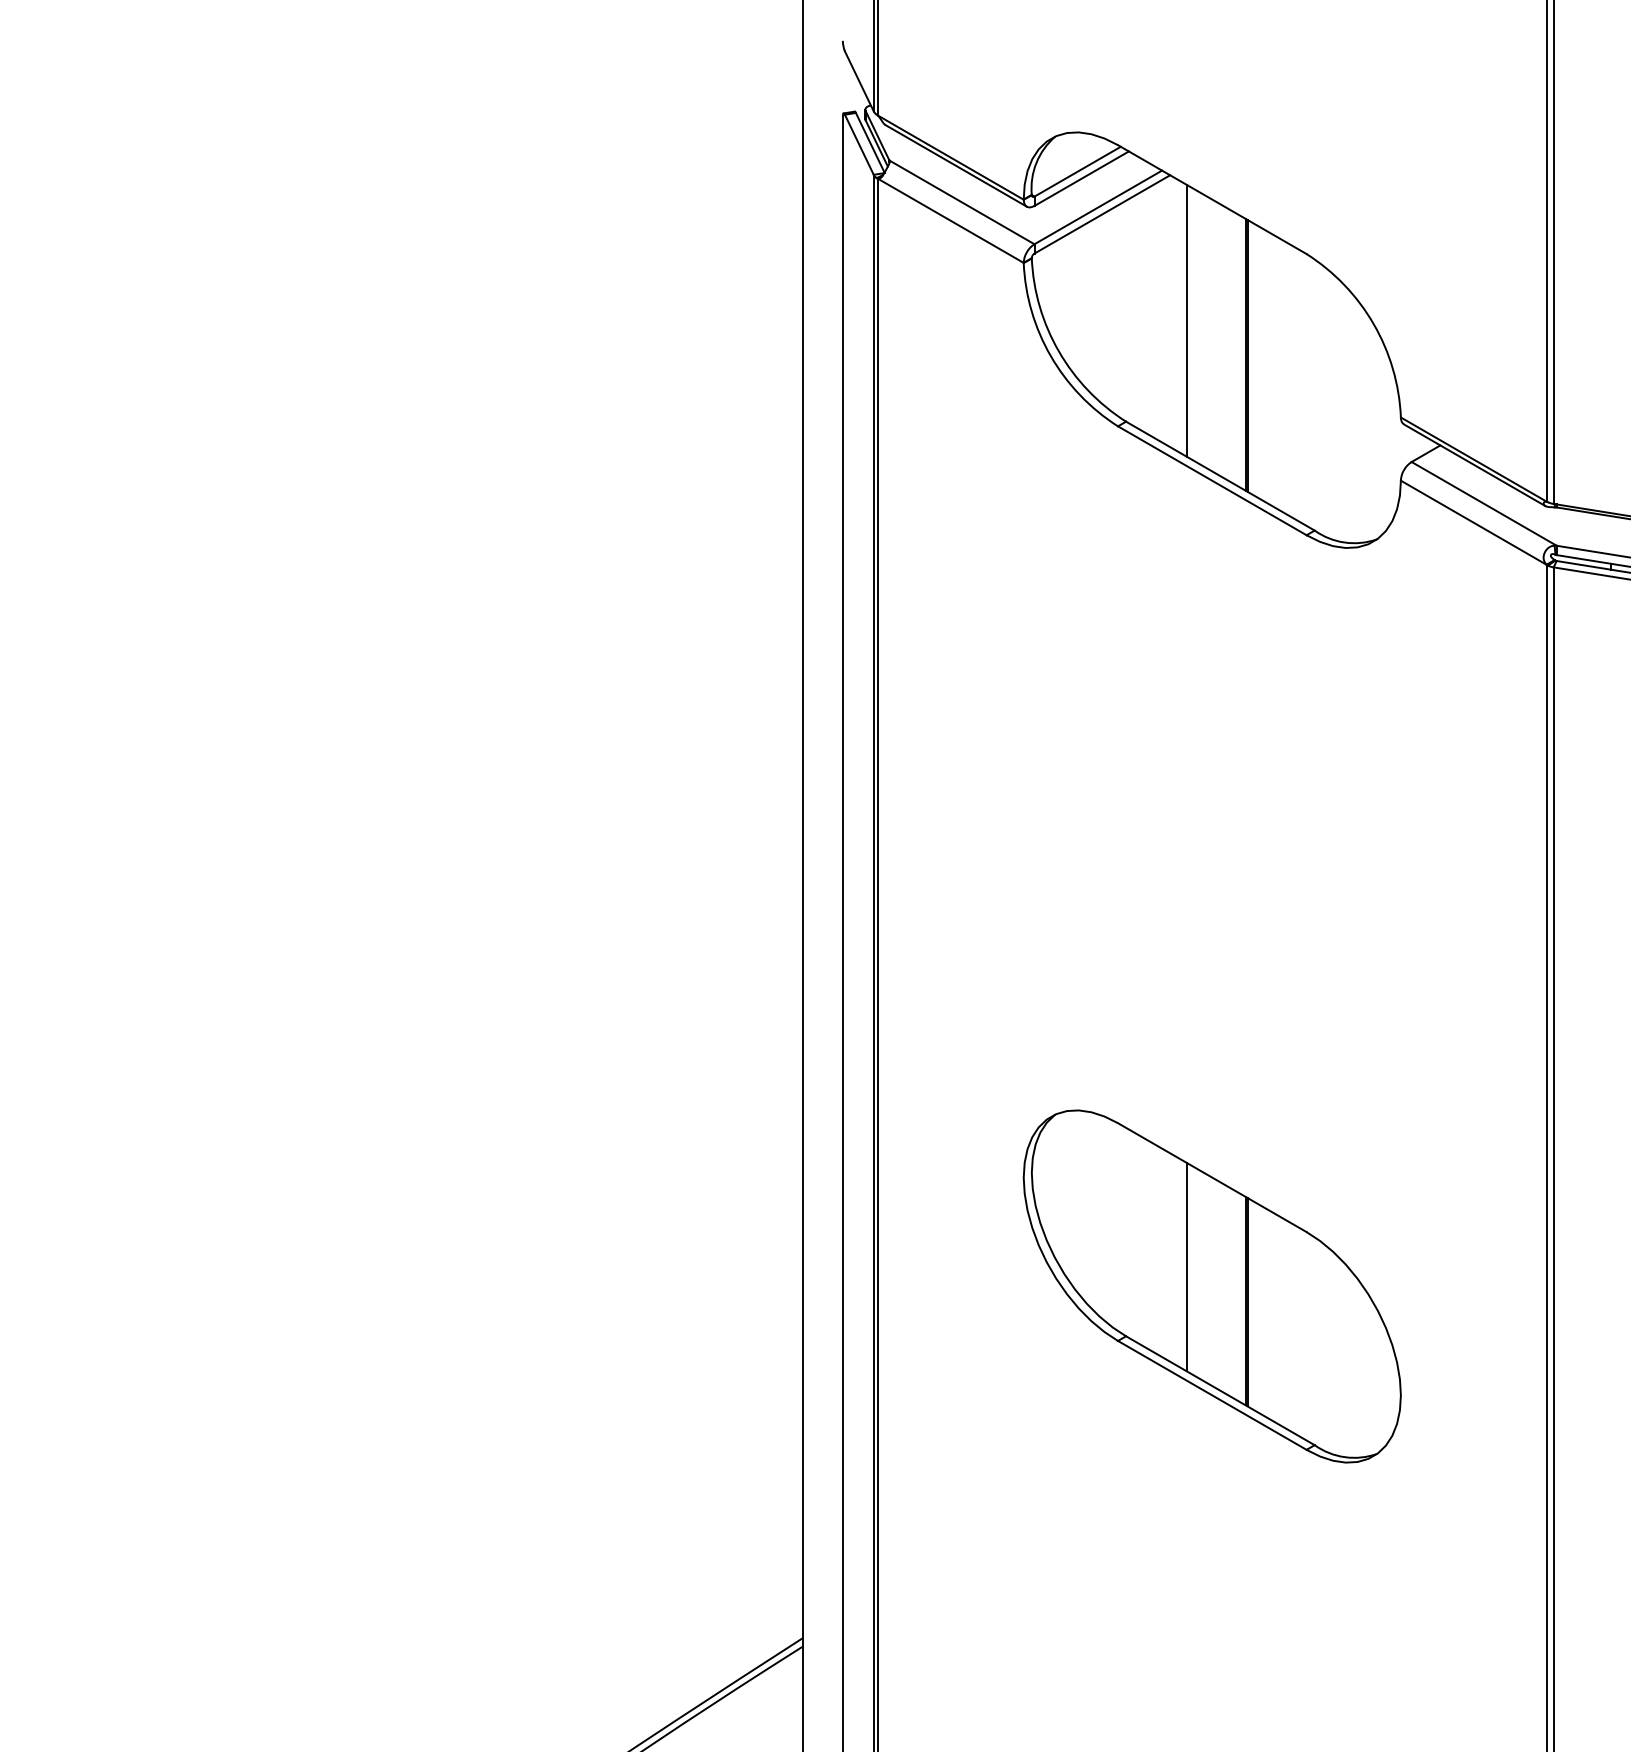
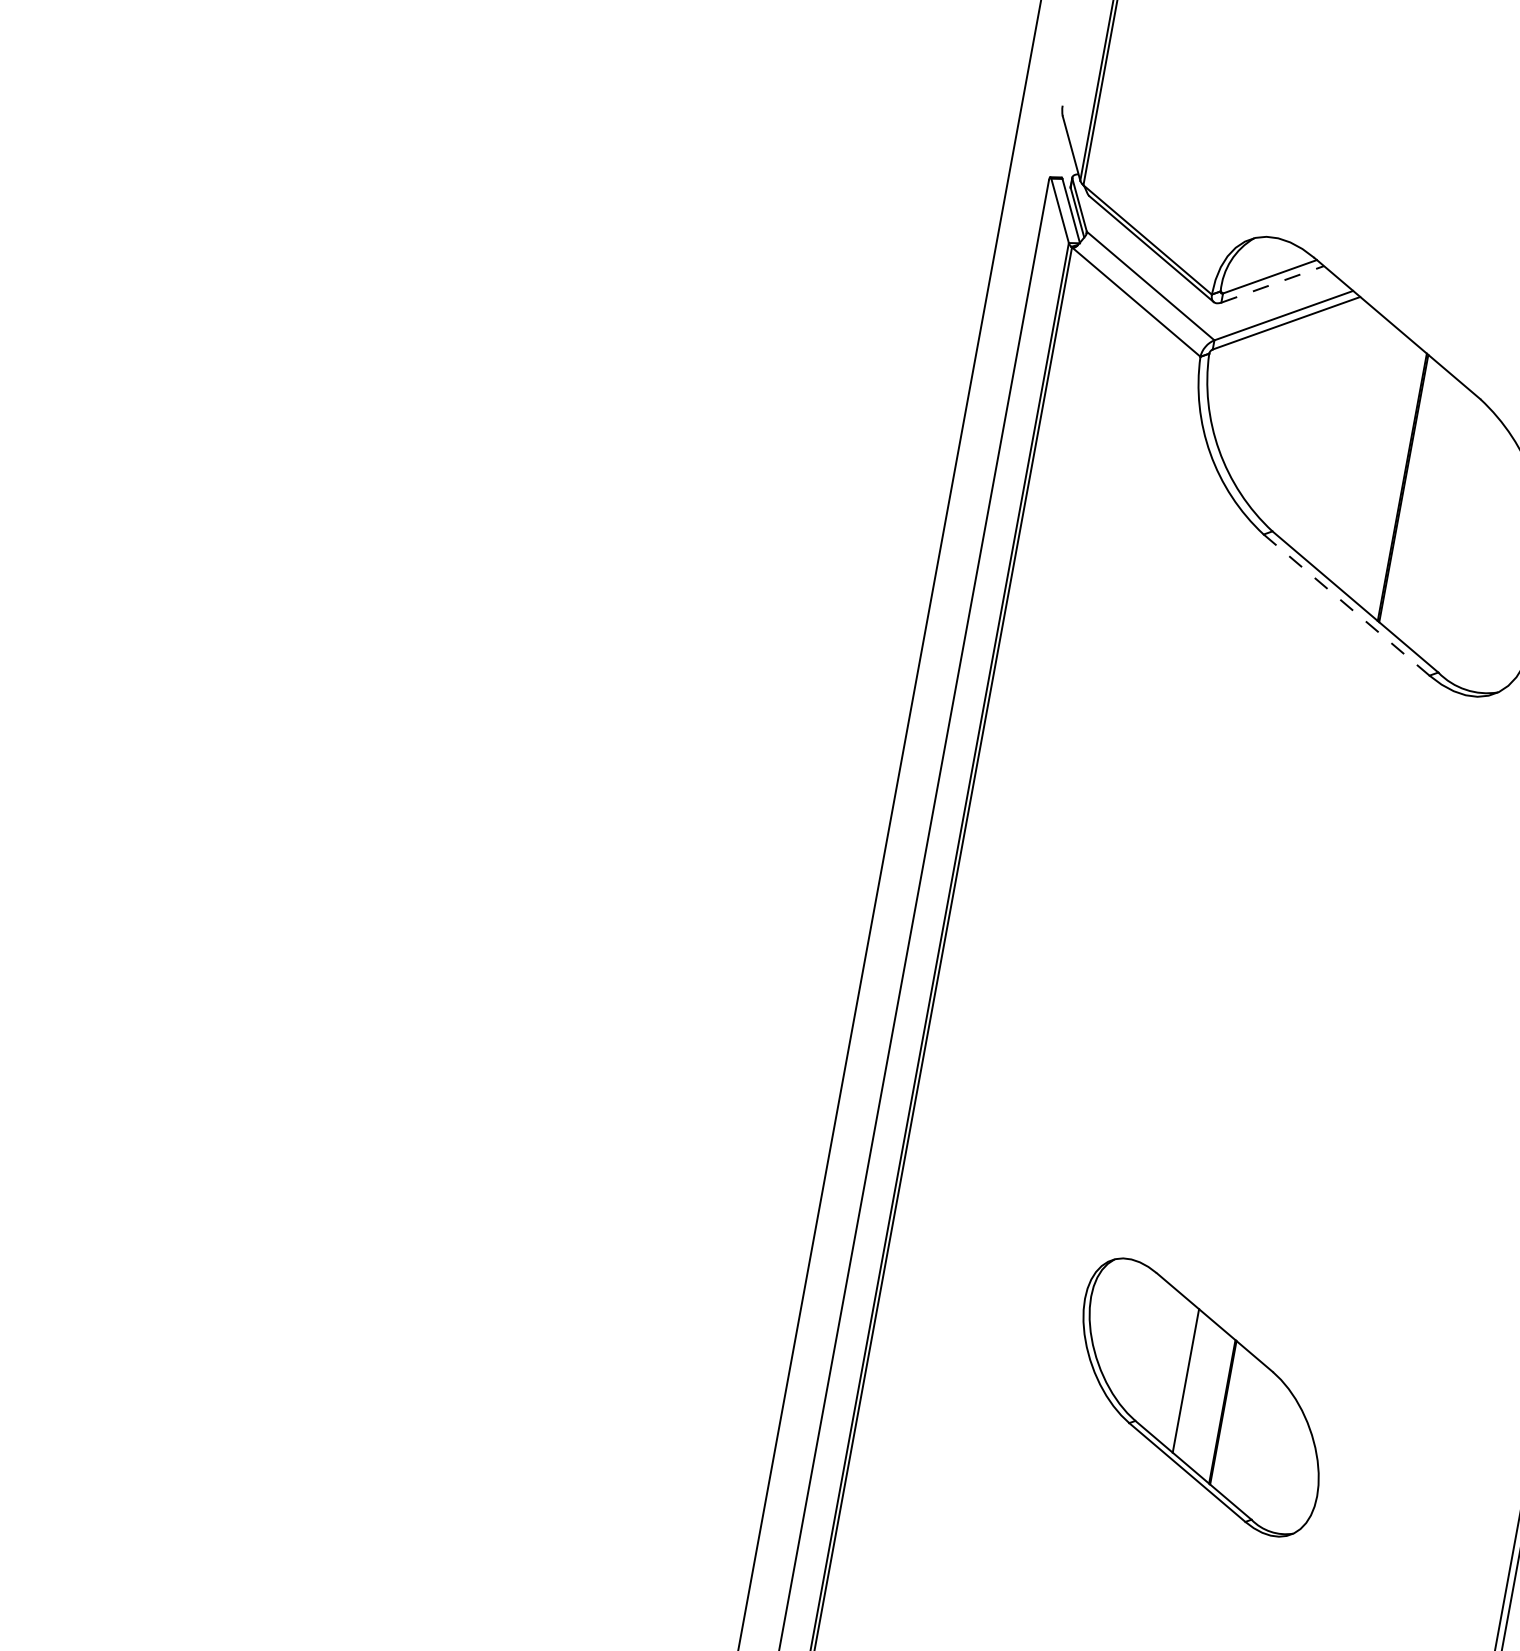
line: (1082, 178) -> (1273, 284), solid -> dashed
line: (1186, 320) -> (1350, 442), removed
line: (1212, 480) -> (1346, 604), solid -> dashed
part: (1211, 1286) -> (1200, 1397), size x0.7

